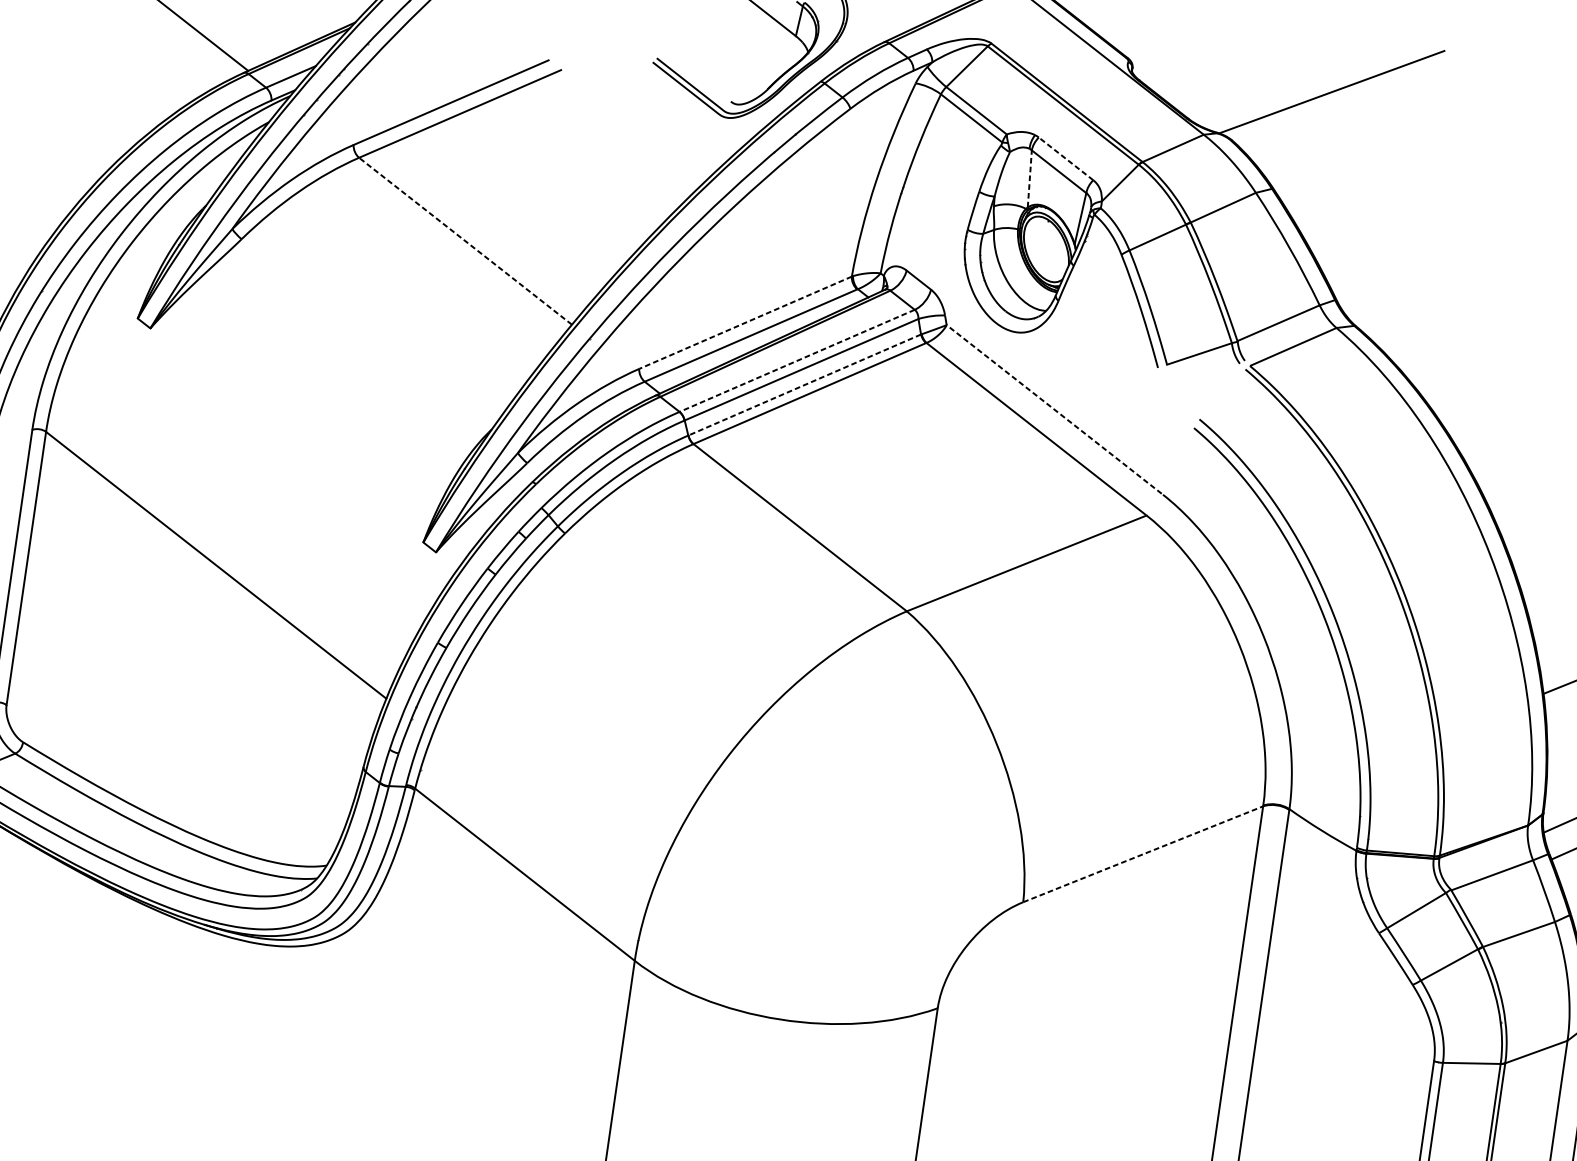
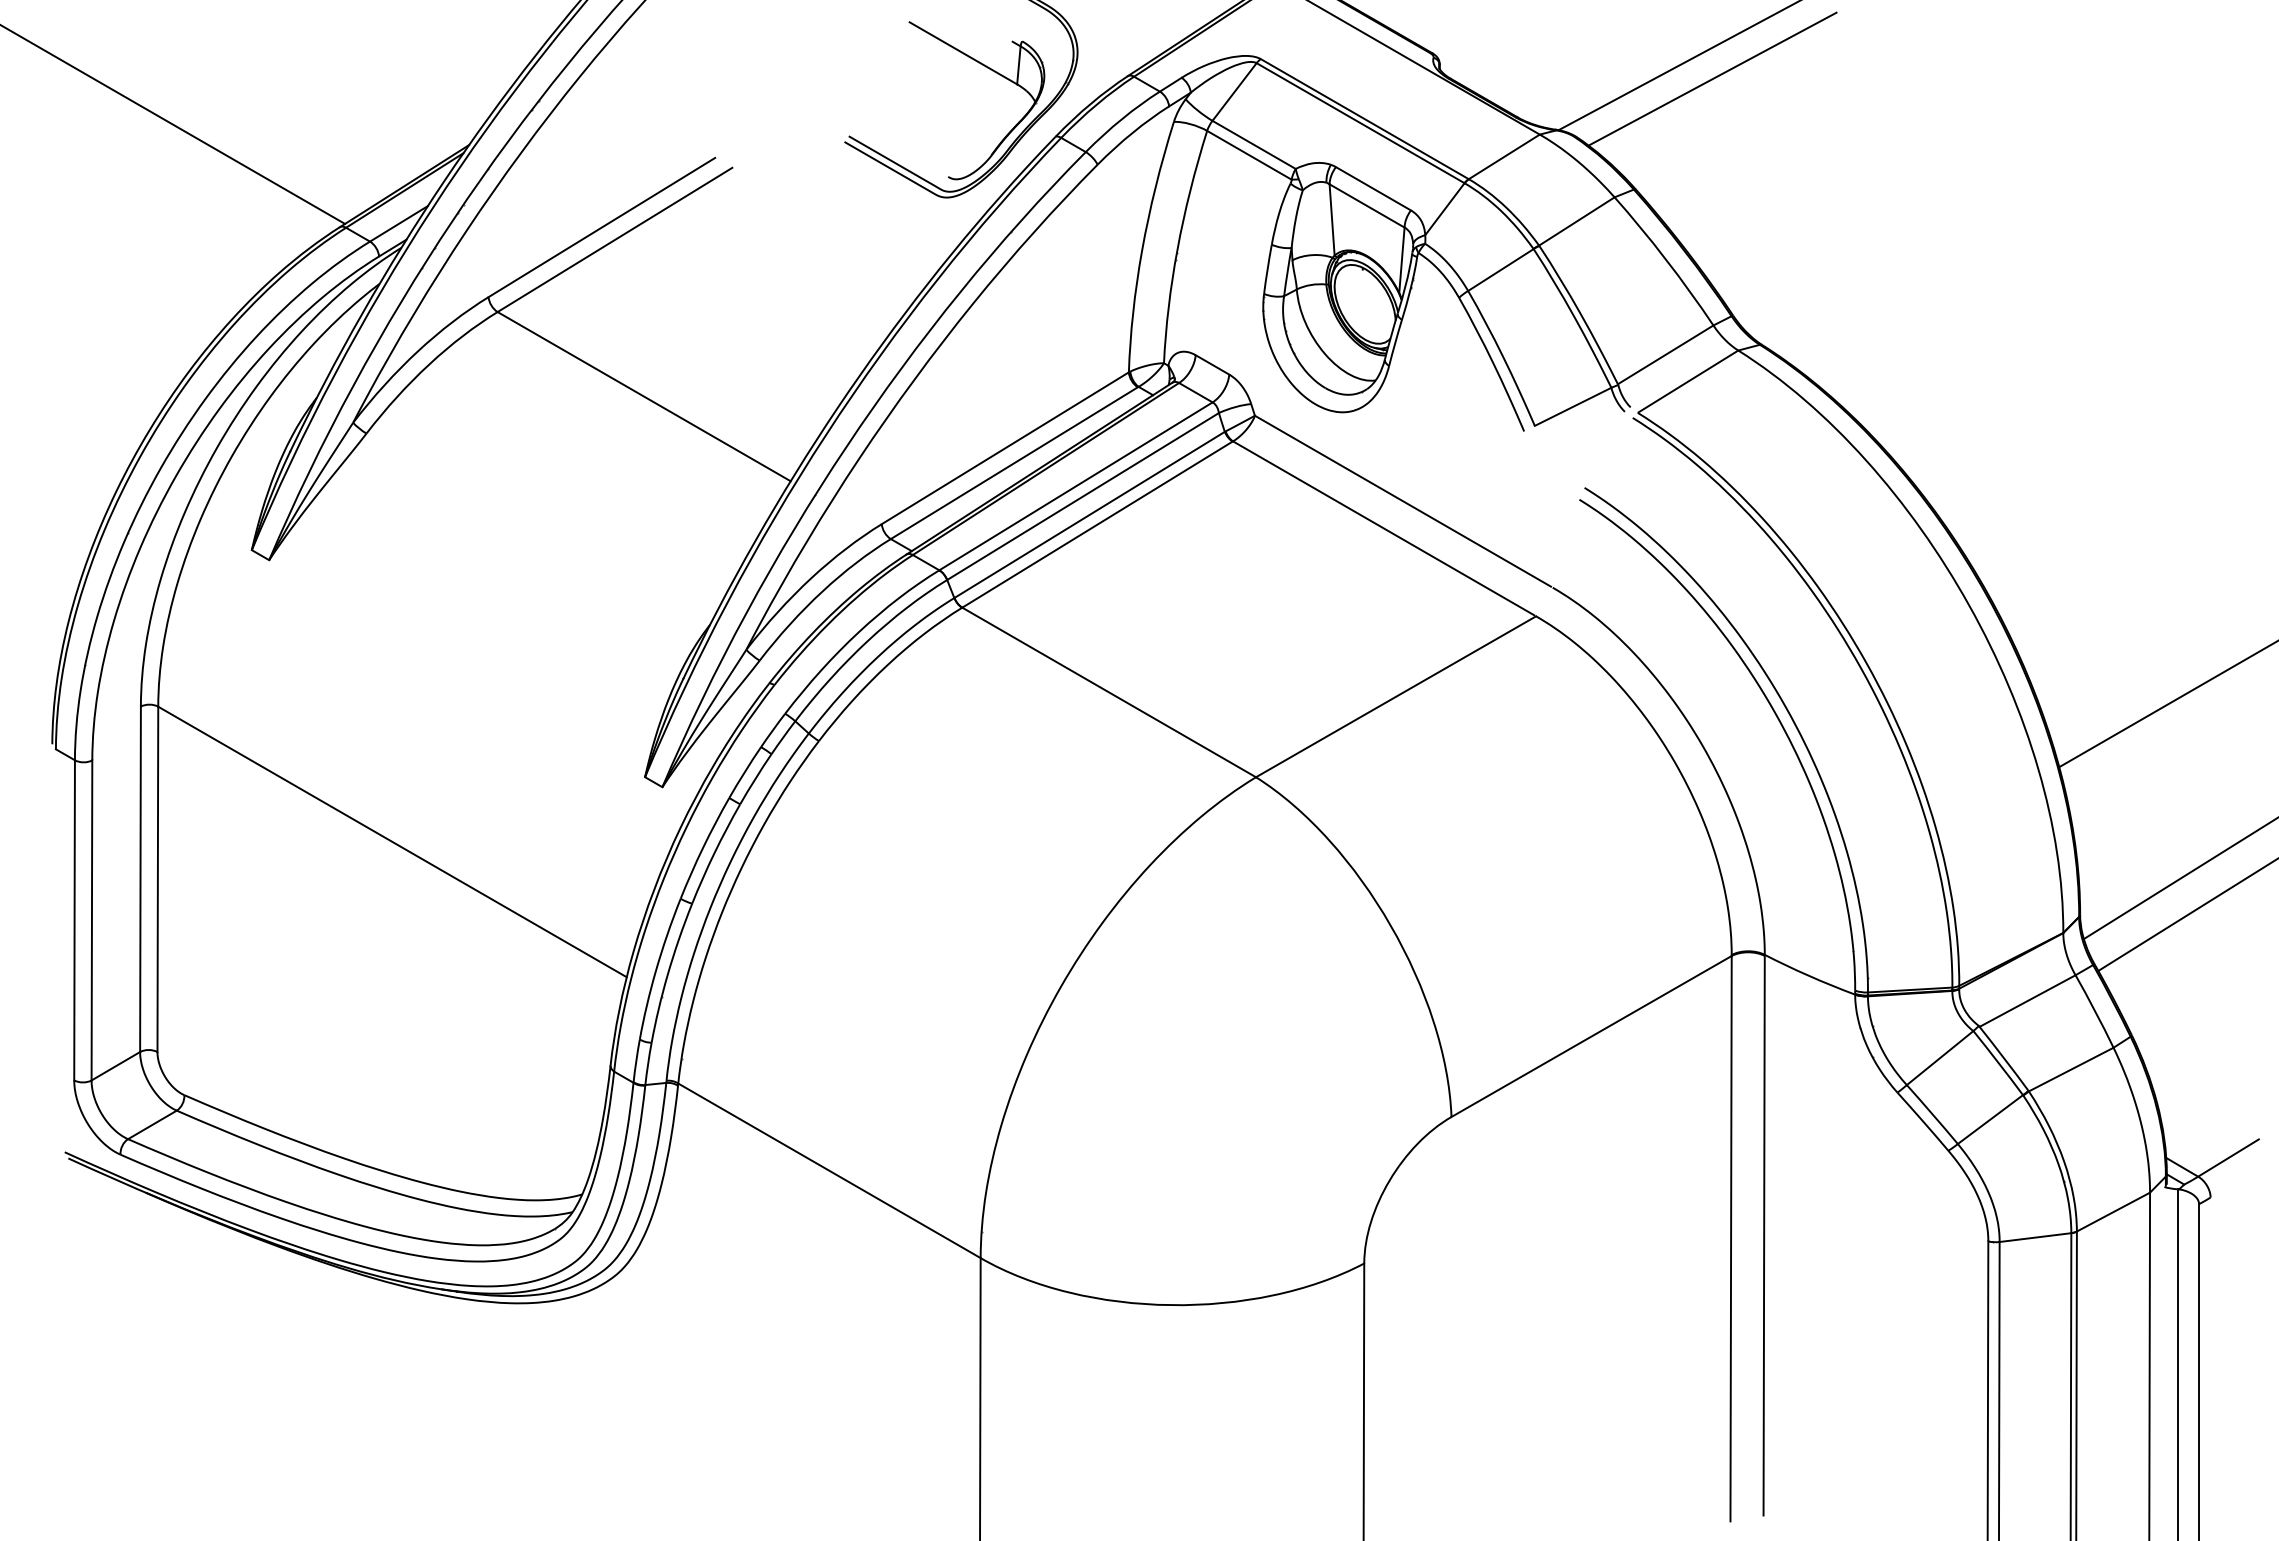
line: (1346, 109) -> (1712, 78), added
line: (1066, 158) -> (1373, 188), dashed -> solid
line: (1030, 178) -> (1332, 219), dashed -> solid
line: (465, 241) -> (643, 396), dashed -> solid
line: (745, 322) -> (1005, 448), dashed -> solid
line: (796, 360) -> (1075, 486), dashed -> solid
line: (804, 384) -> (1089, 514), dashed -> solid
line: (1053, 409) -> (1402, 501), dashed -> solid
line: (1143, 854) -> (1591, 1036), dashed -> solid

